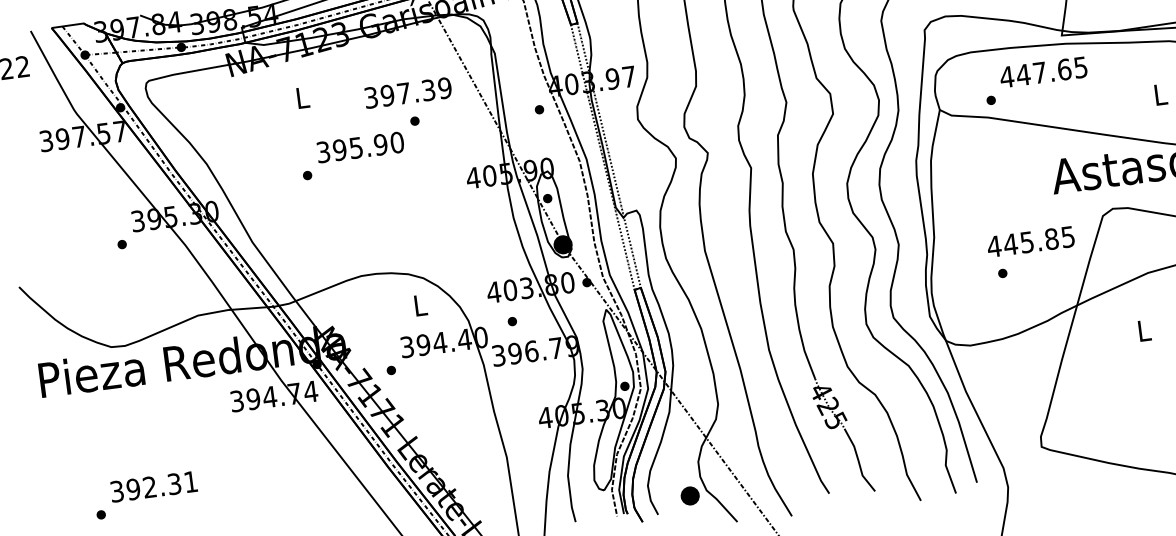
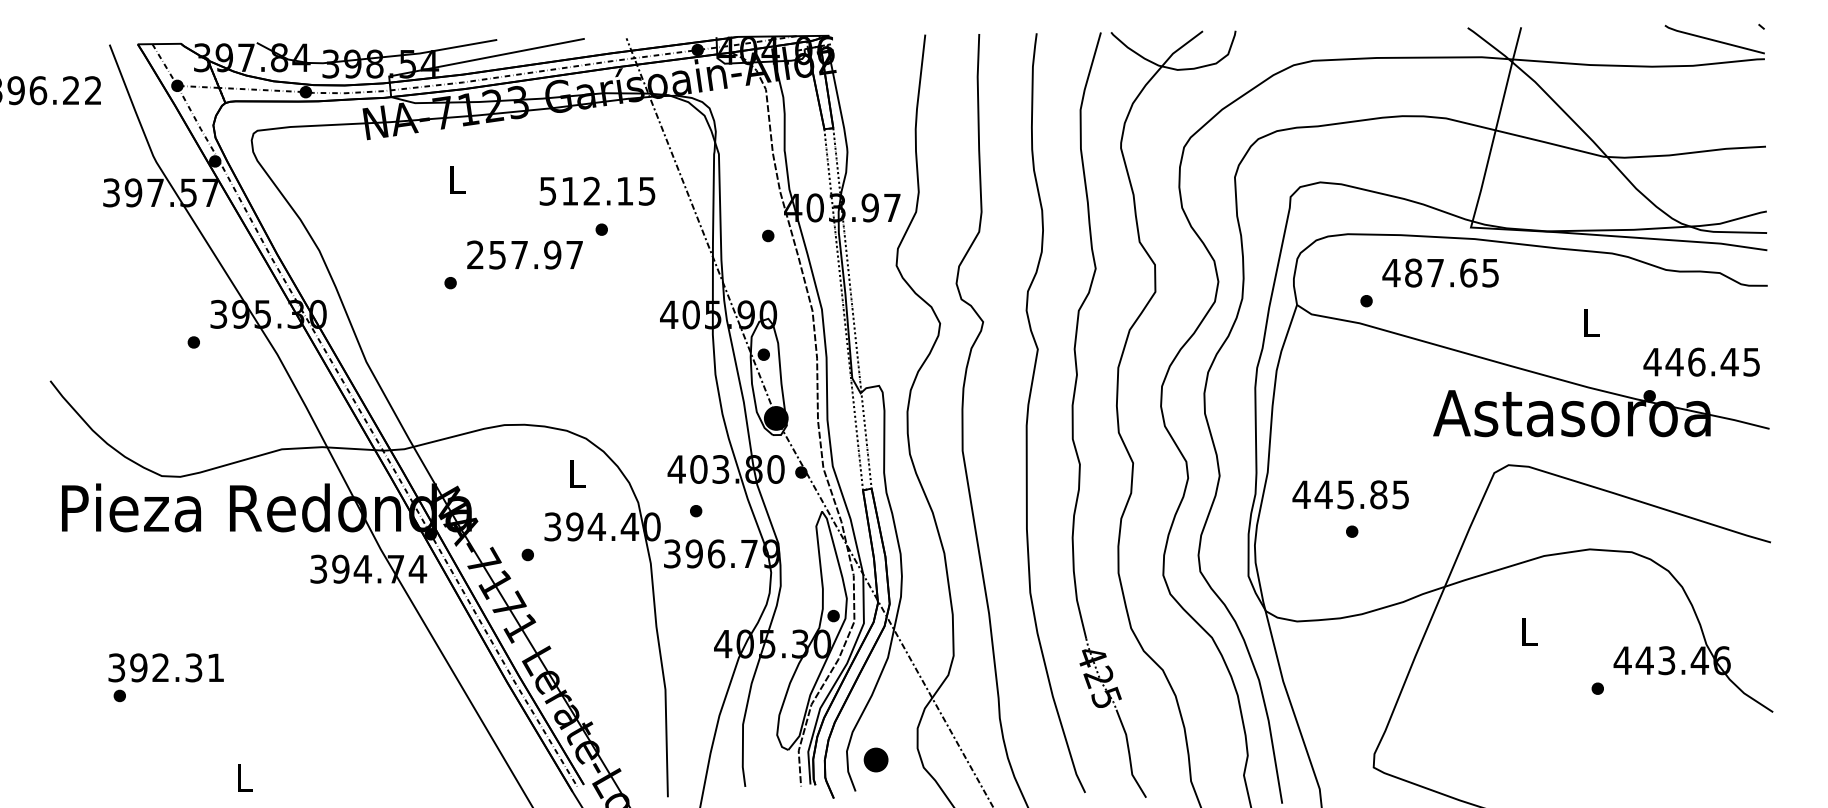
text: (1023, 74) -> (1413, 272), 447.65 -> 487.65
text: (407, 92) -> (597, 190), 397.39 -> 512.15
text: (360, 147) -> (525, 254), 395.90 -> 257.97
text: (1030, 241) -> (1350, 494), moved
text: (153, 486) -> (165, 667), moved
part: (689, 495) -> (875, 759), moved

